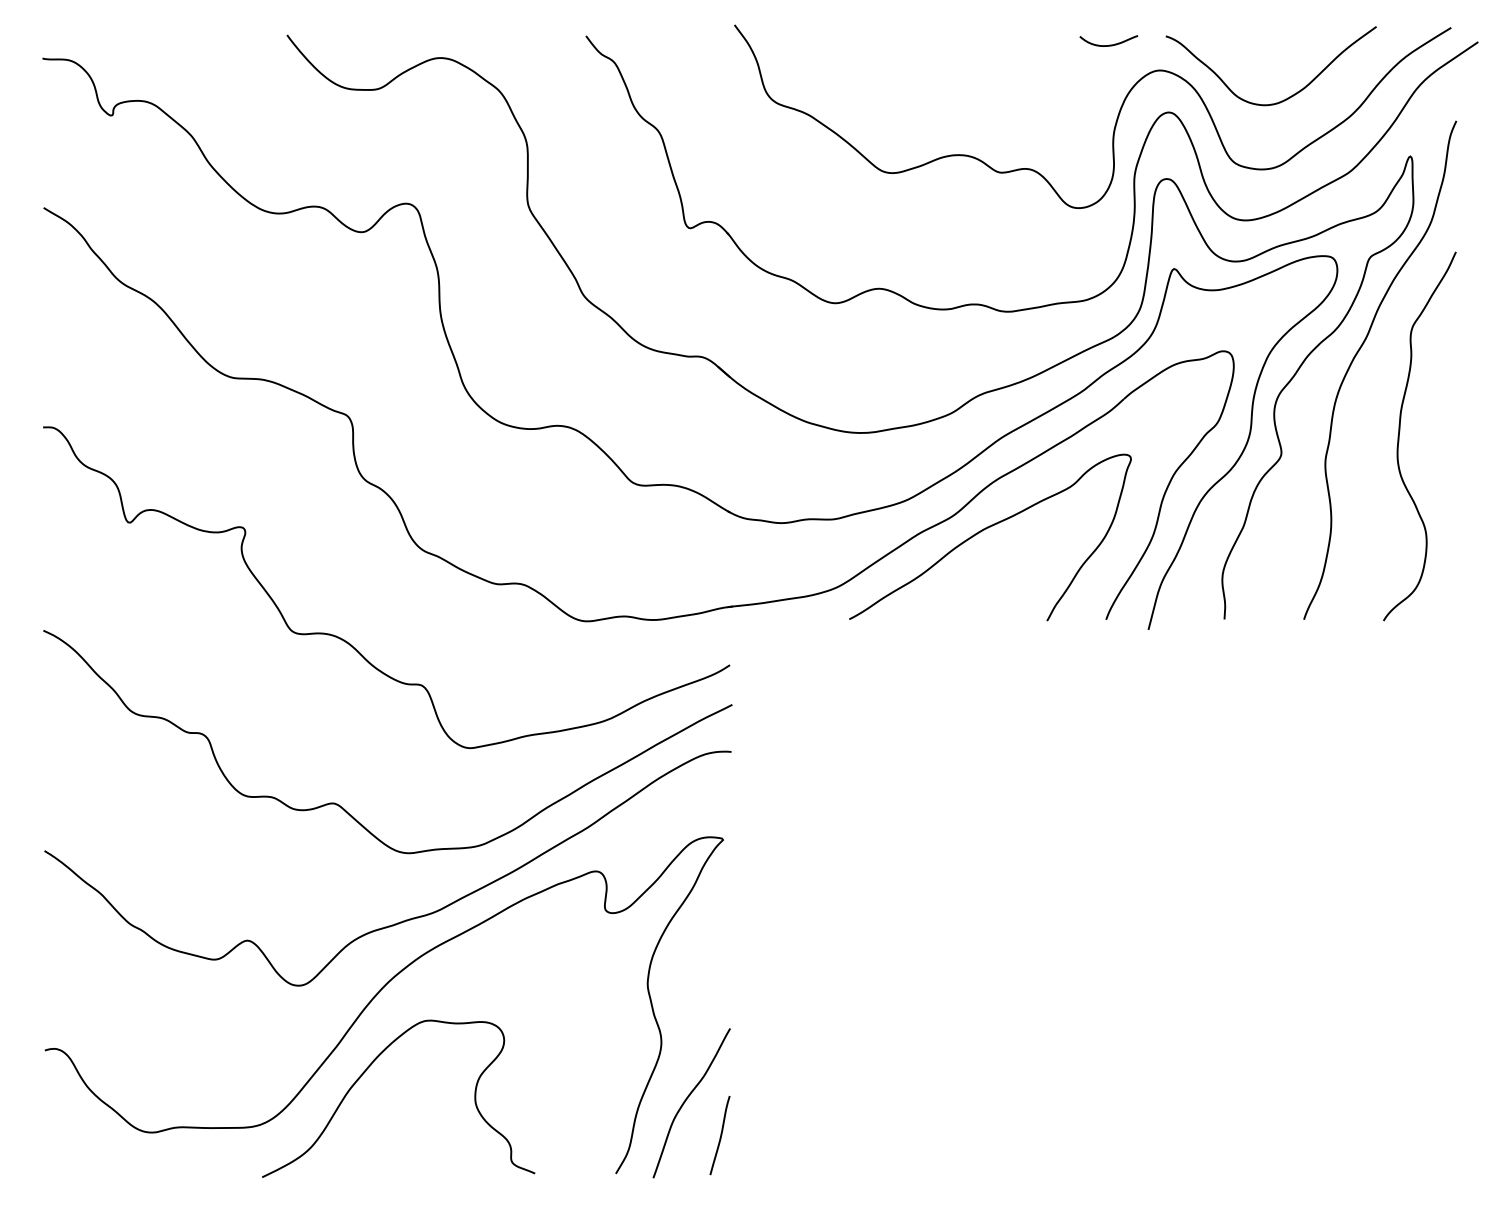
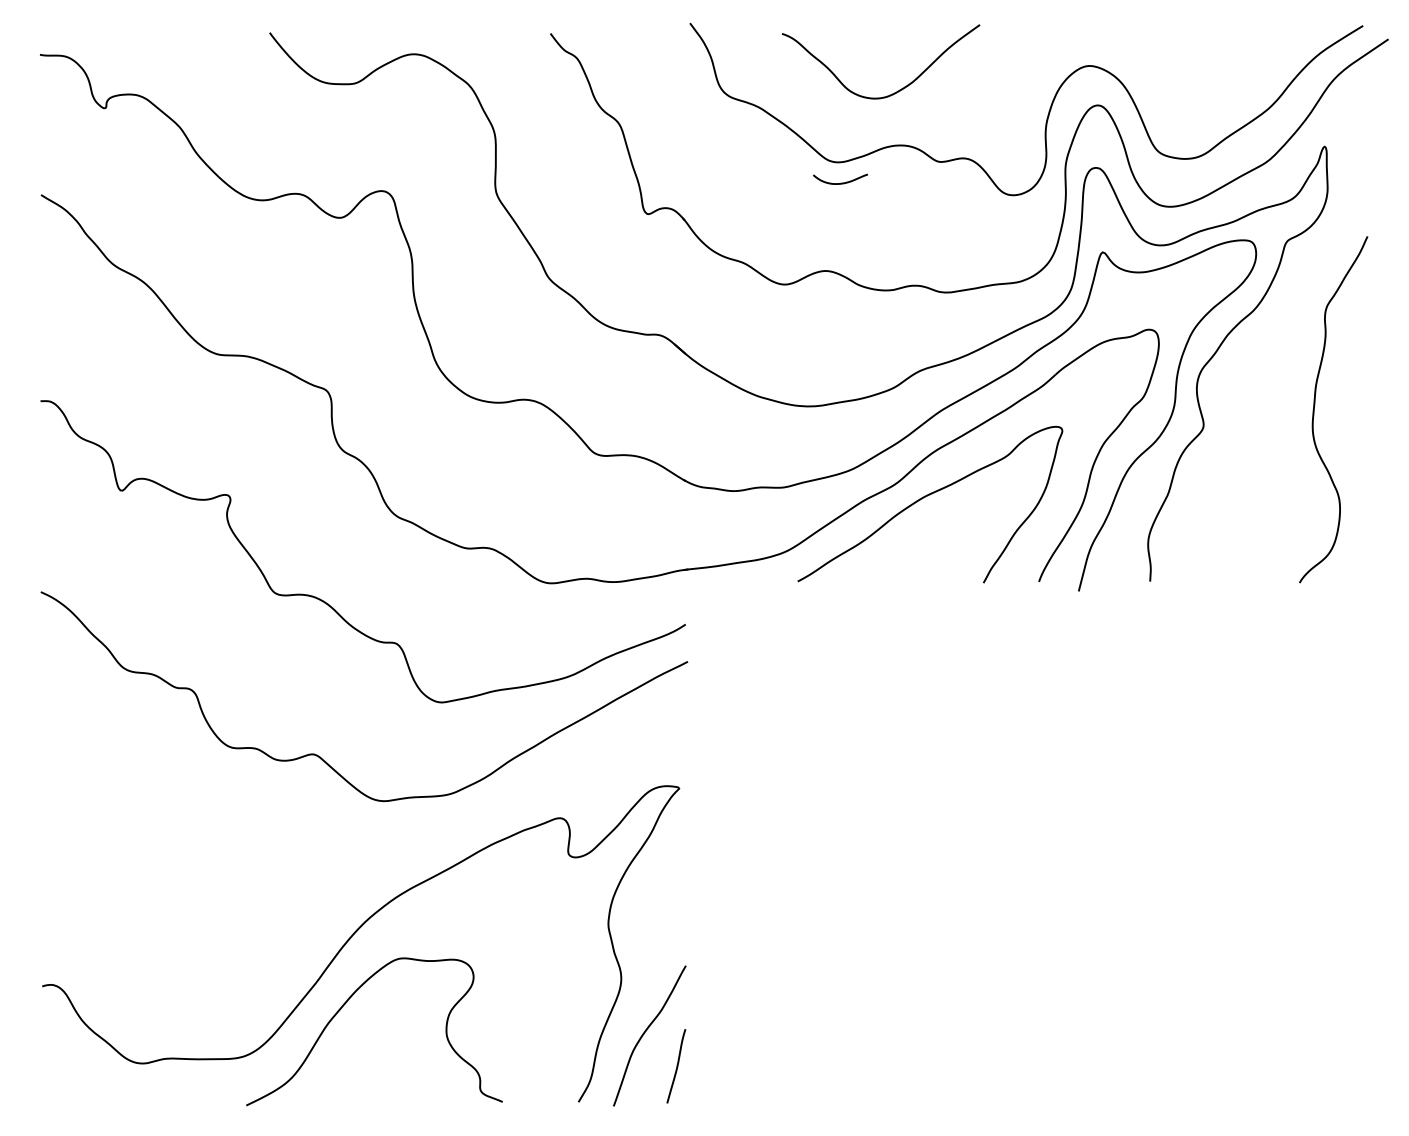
curve: (1108, 44) -> (840, 182), moved
curve: (1288, 96) -> (897, 90), moved
curve: (1357, 354) -> (1275, 332), removed
curve: (405, 919) -> (380, 863), removed

